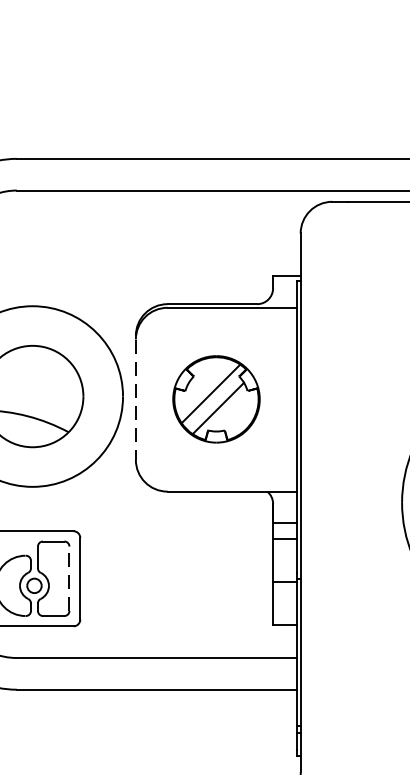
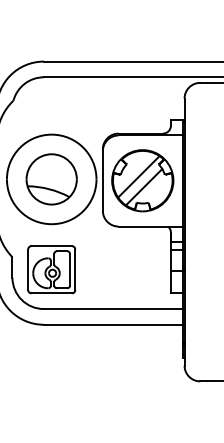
part: (215, 398) -> (142, 180), size x1.43
line: (135, 400) -> (102, 181), dashed -> solid
line: (68, 578) -> (69, 269), dashed -> solid

